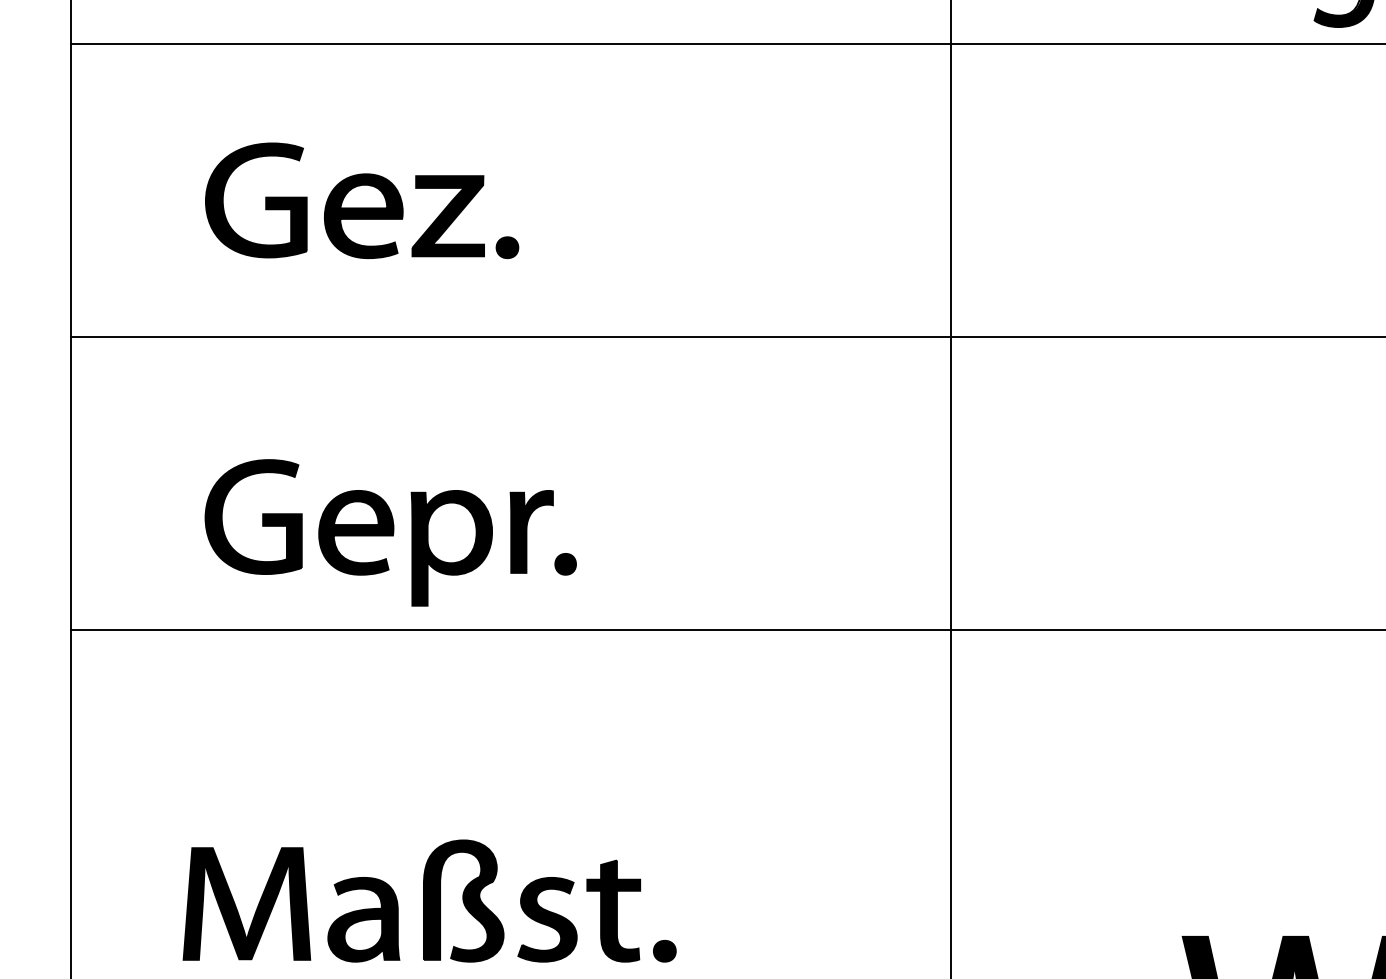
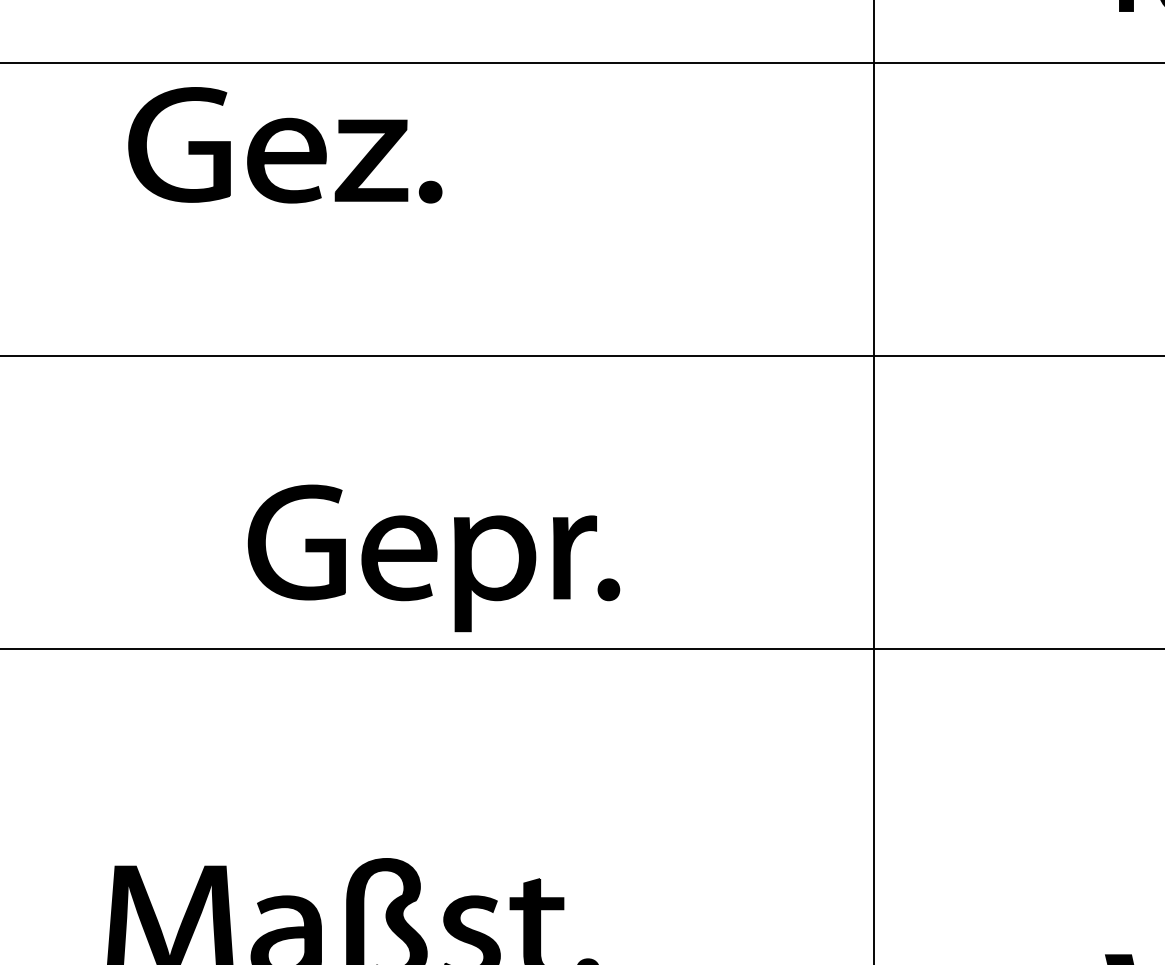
part: (362, 200) -> (285, 144), moved
part: (390, 532) -> (433, 557), moved

